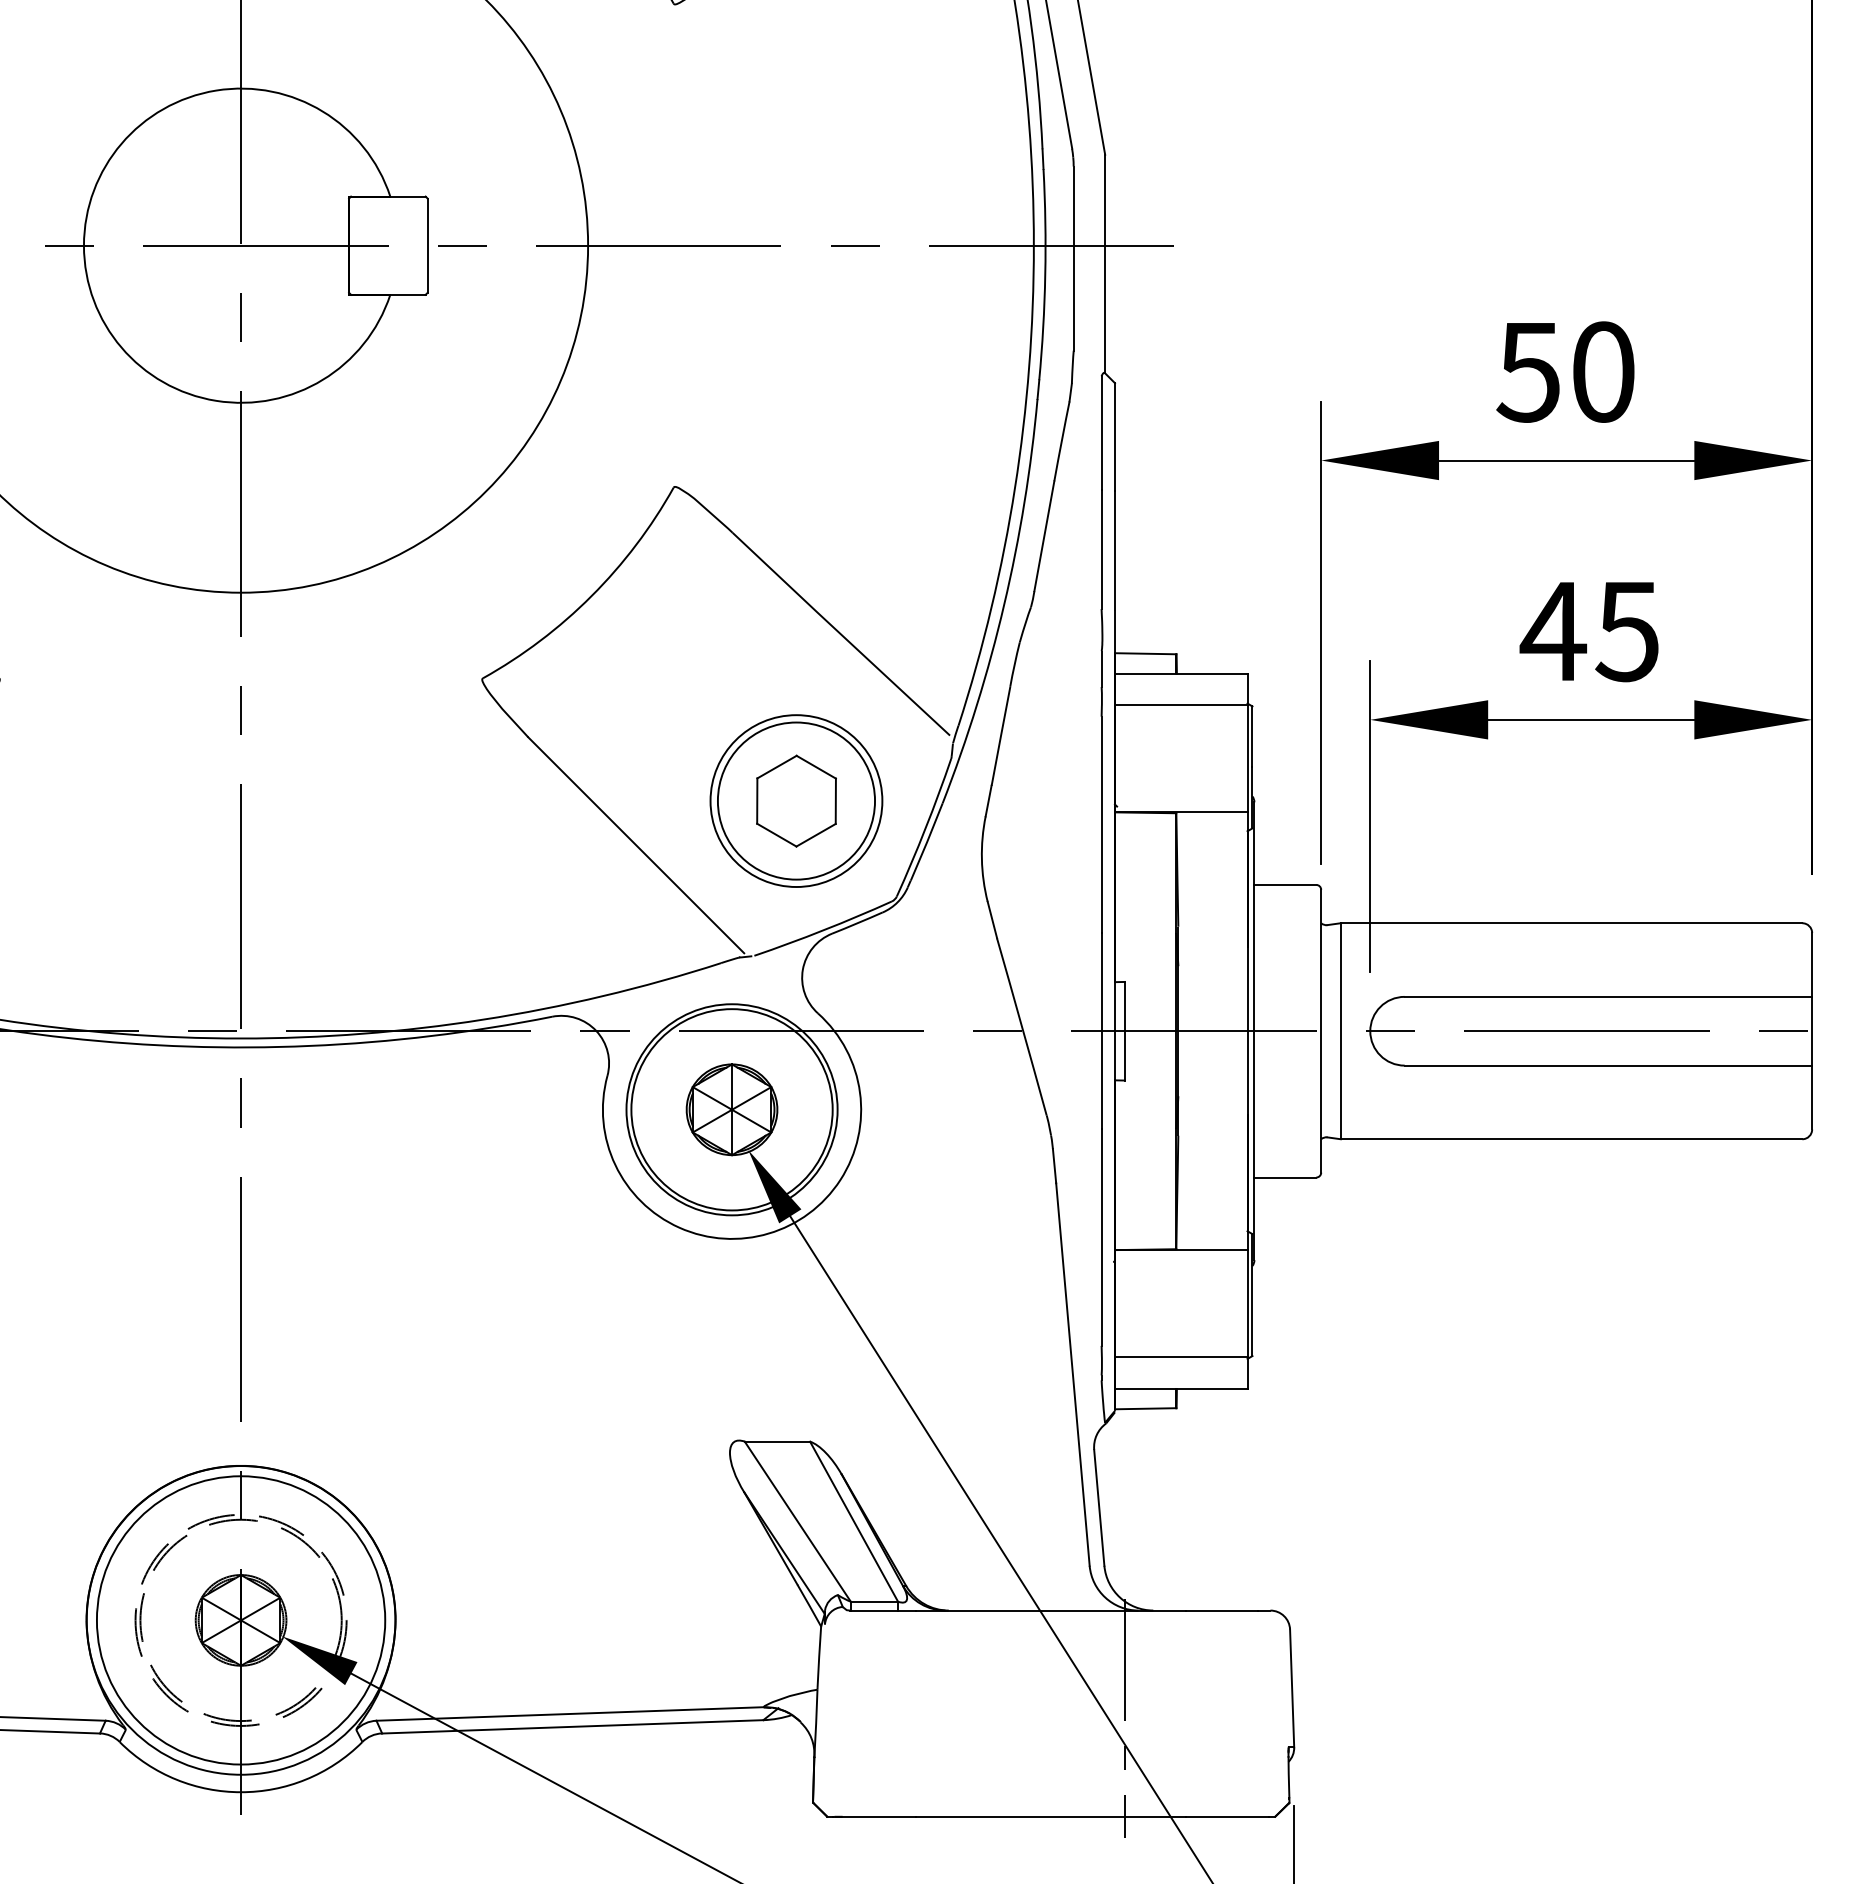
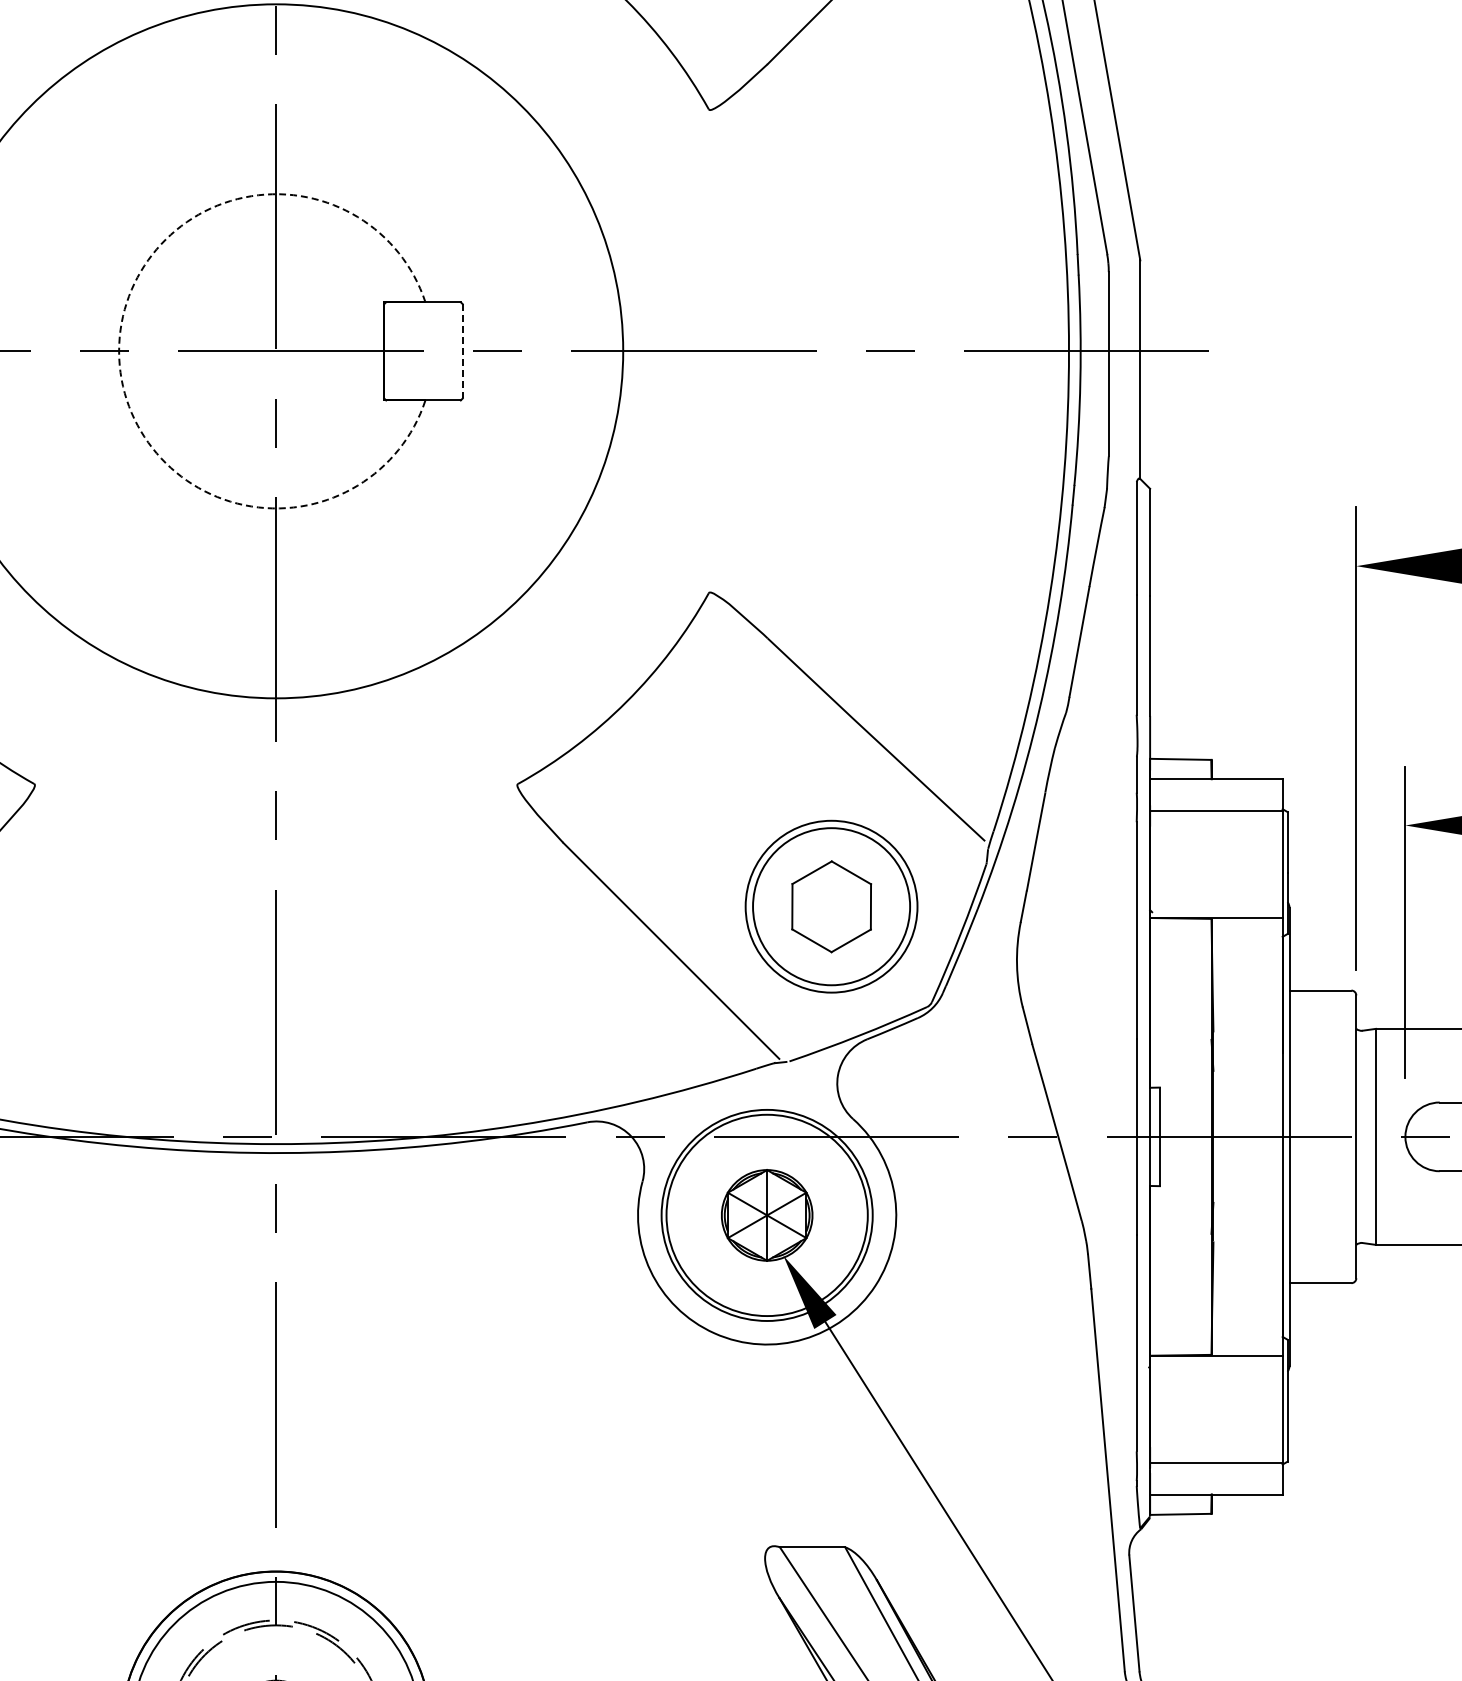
arc: (83, 245) -> (118, 351), solid -> dashed
line: (427, 246) -> (462, 352), solid -> dashed

